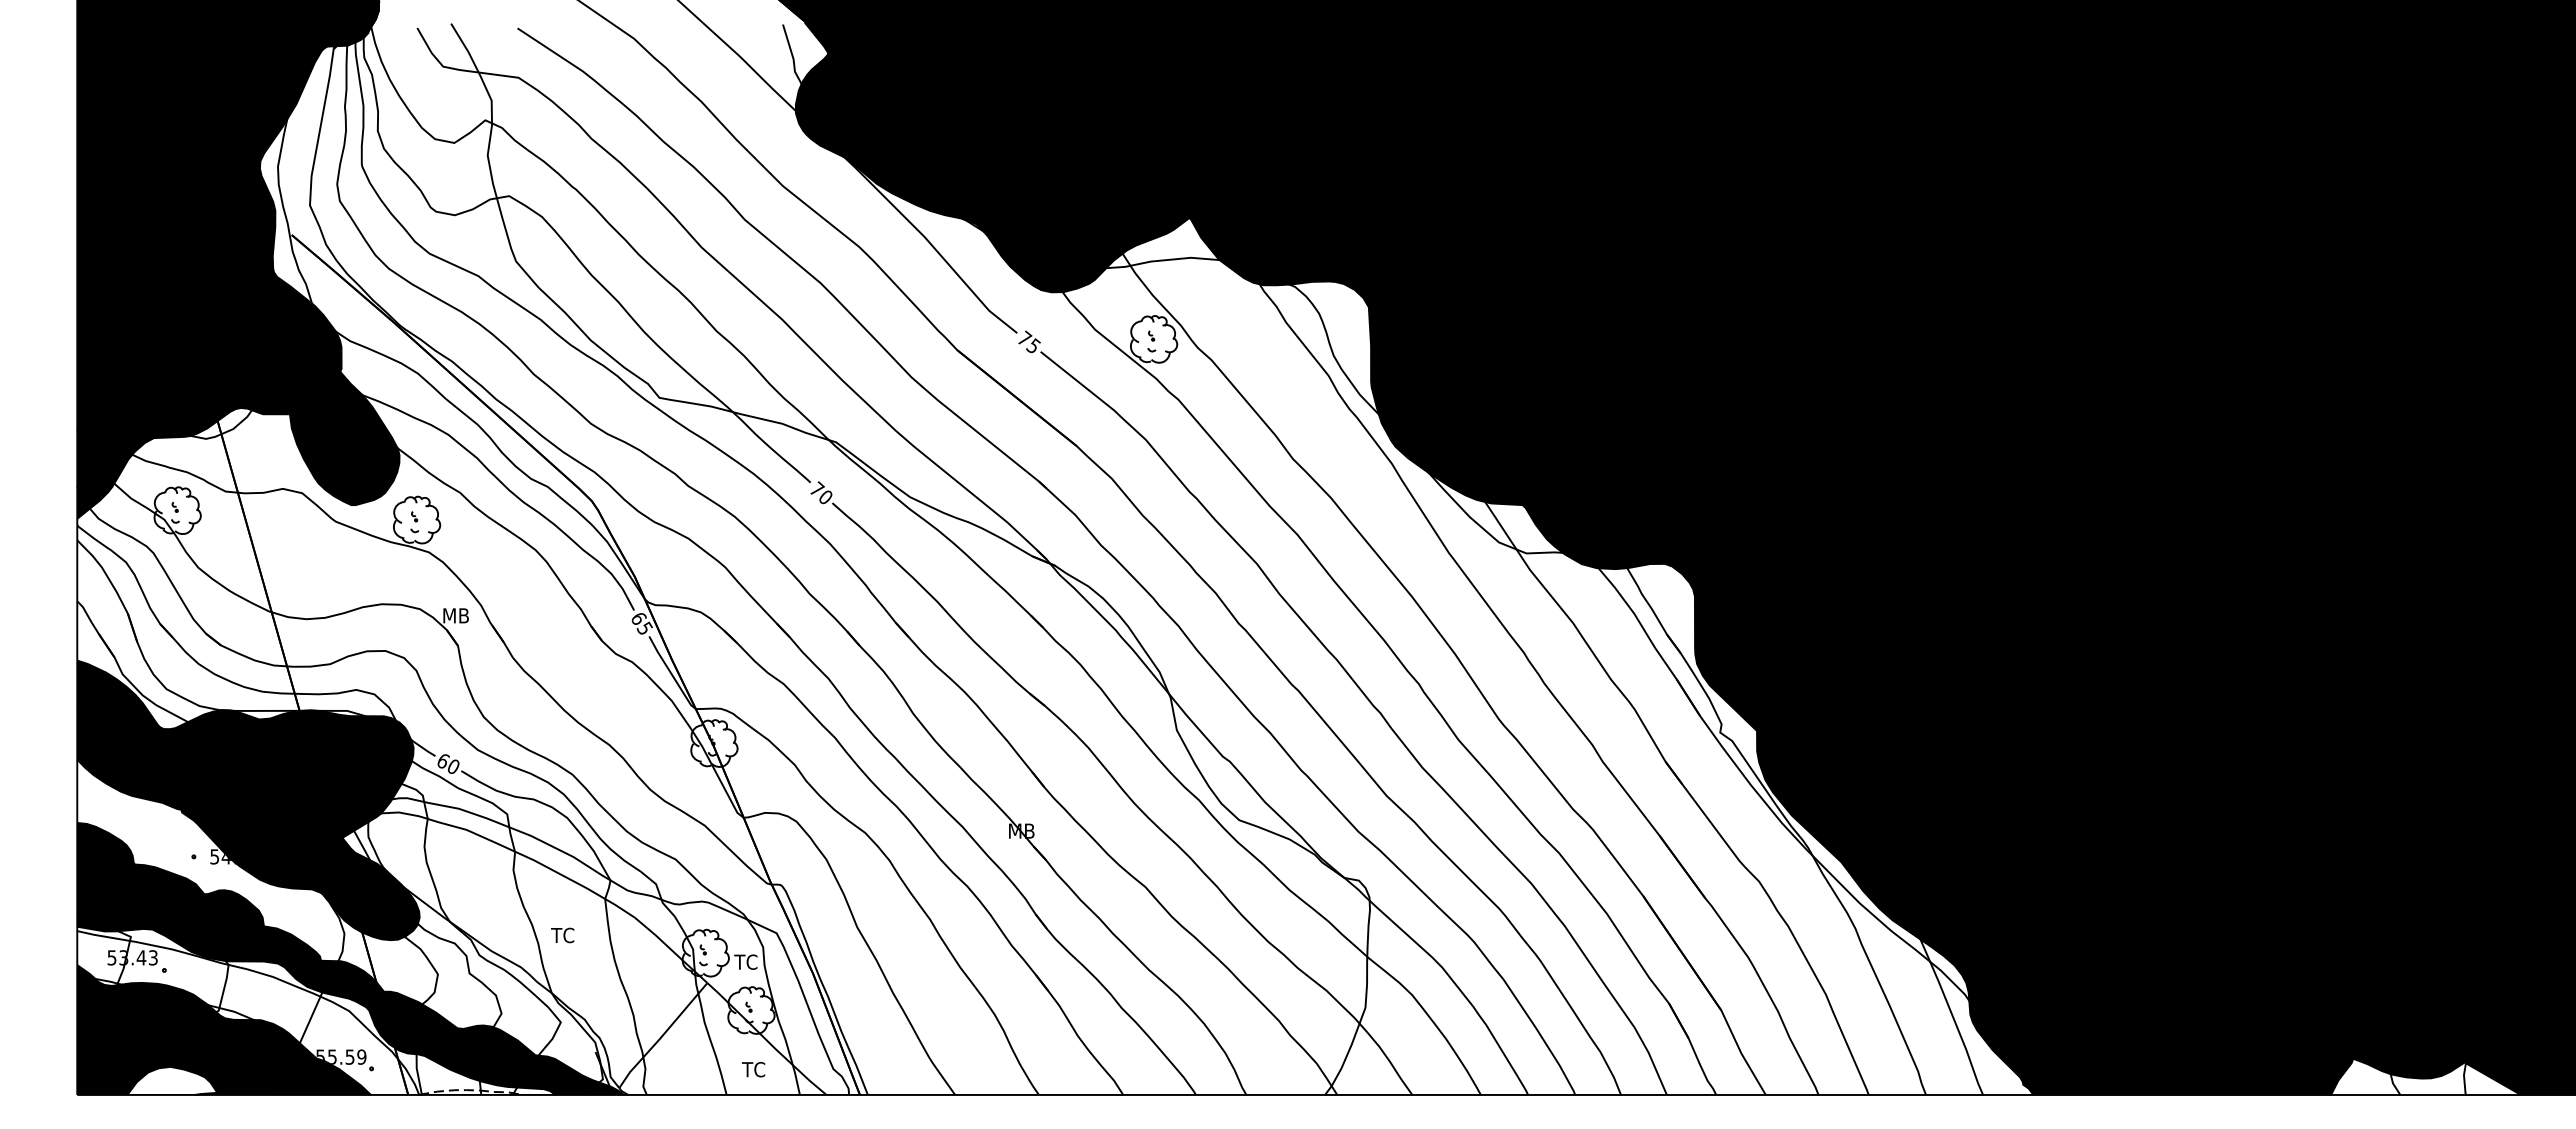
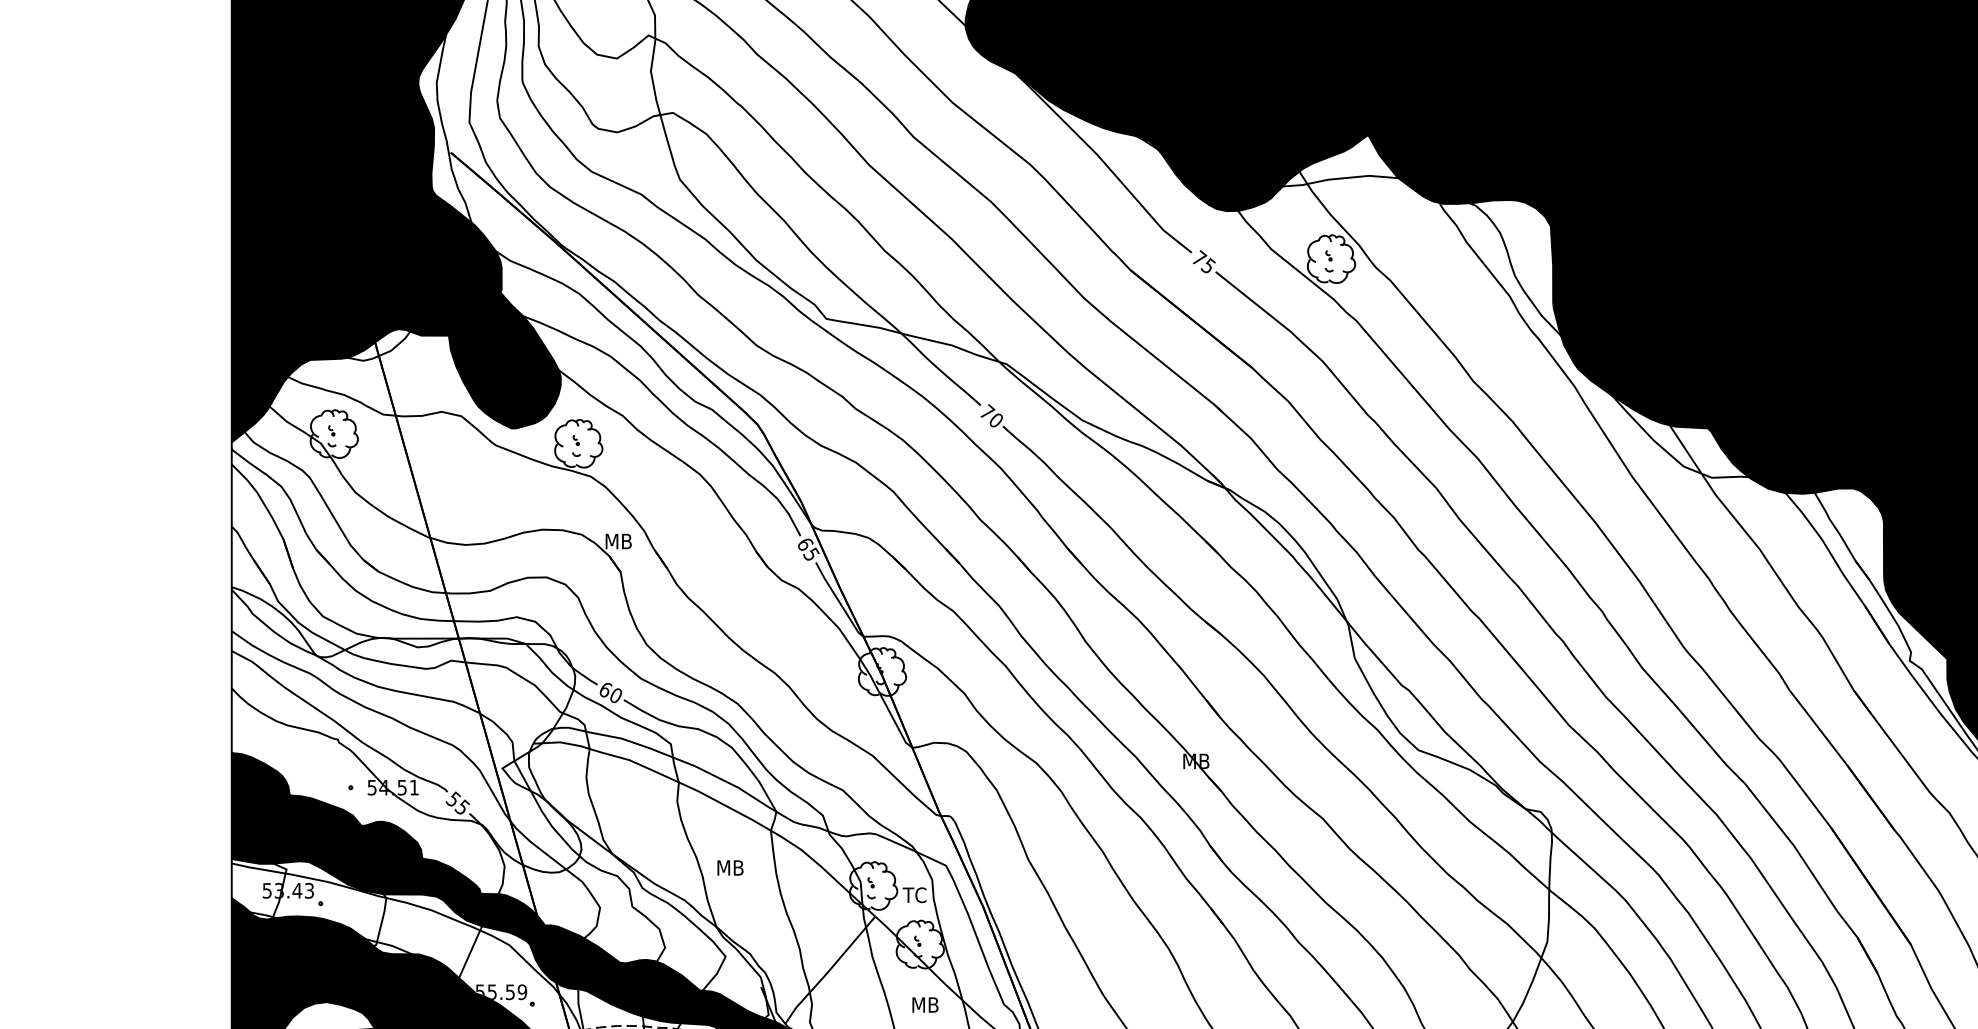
fill: (248, 800) -> (406, 730), removed
text: (564, 935) -> (729, 867), TC -> MB
text: (755, 1069) -> (924, 1004), TC -> MB

